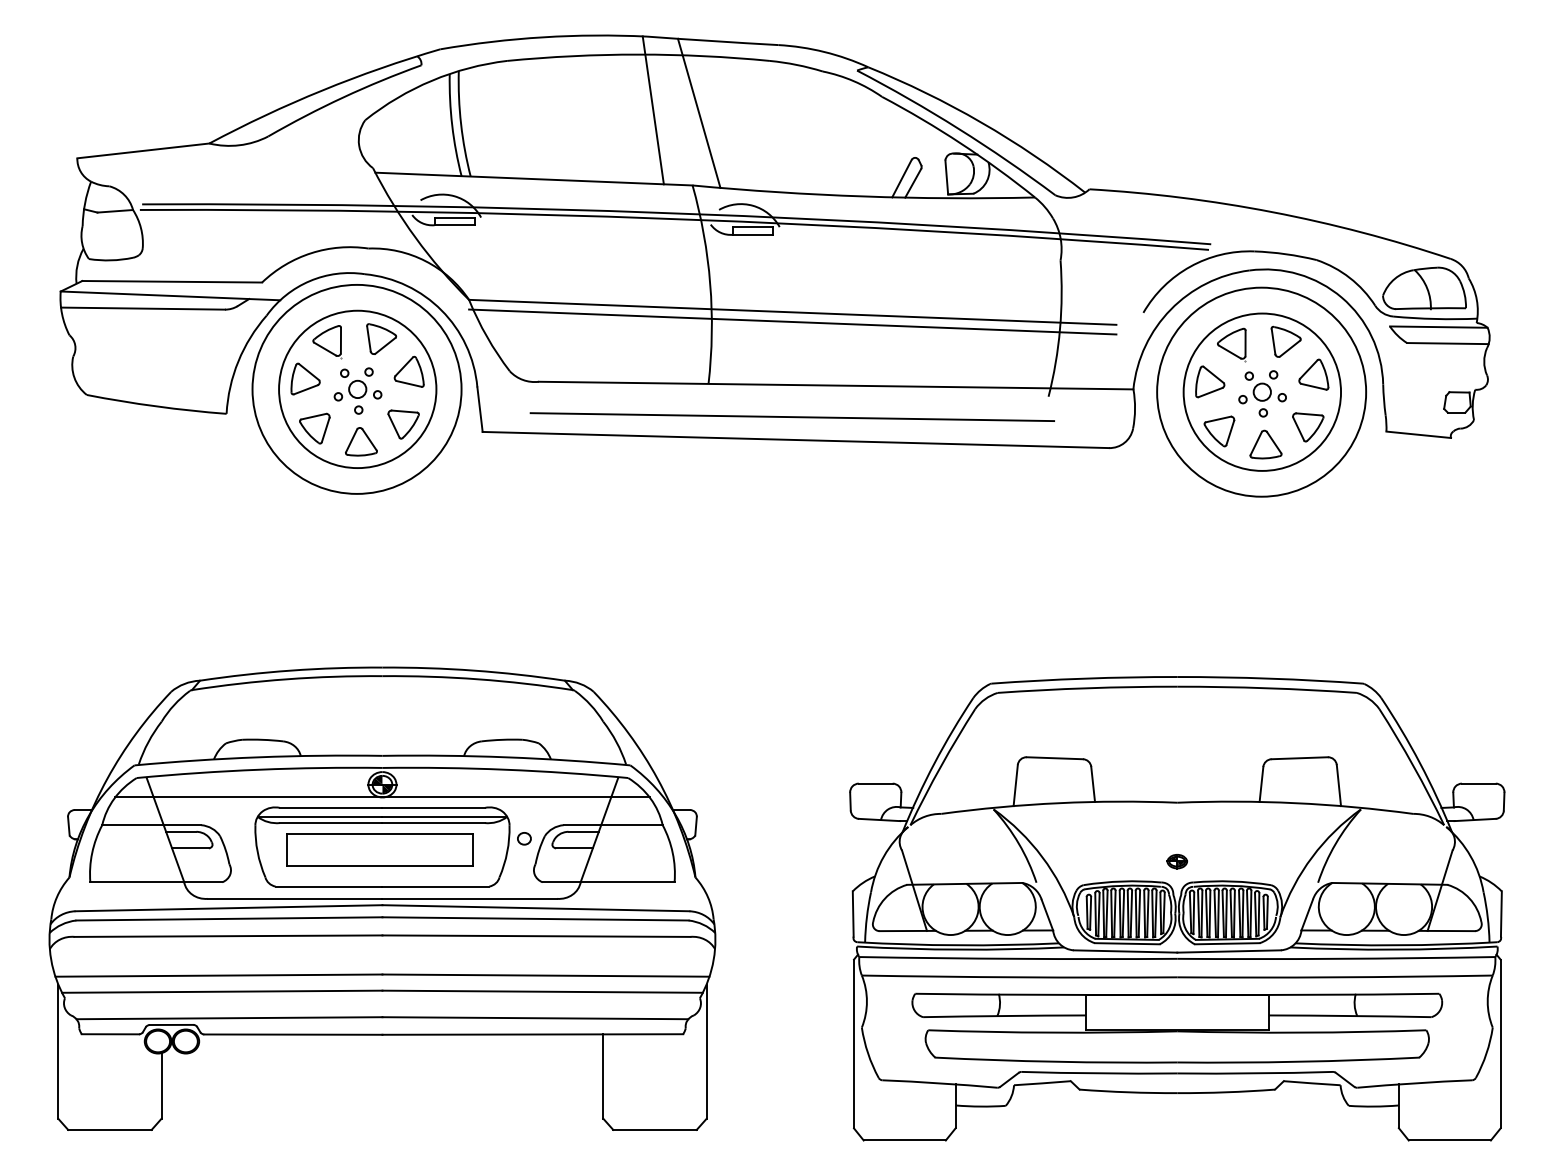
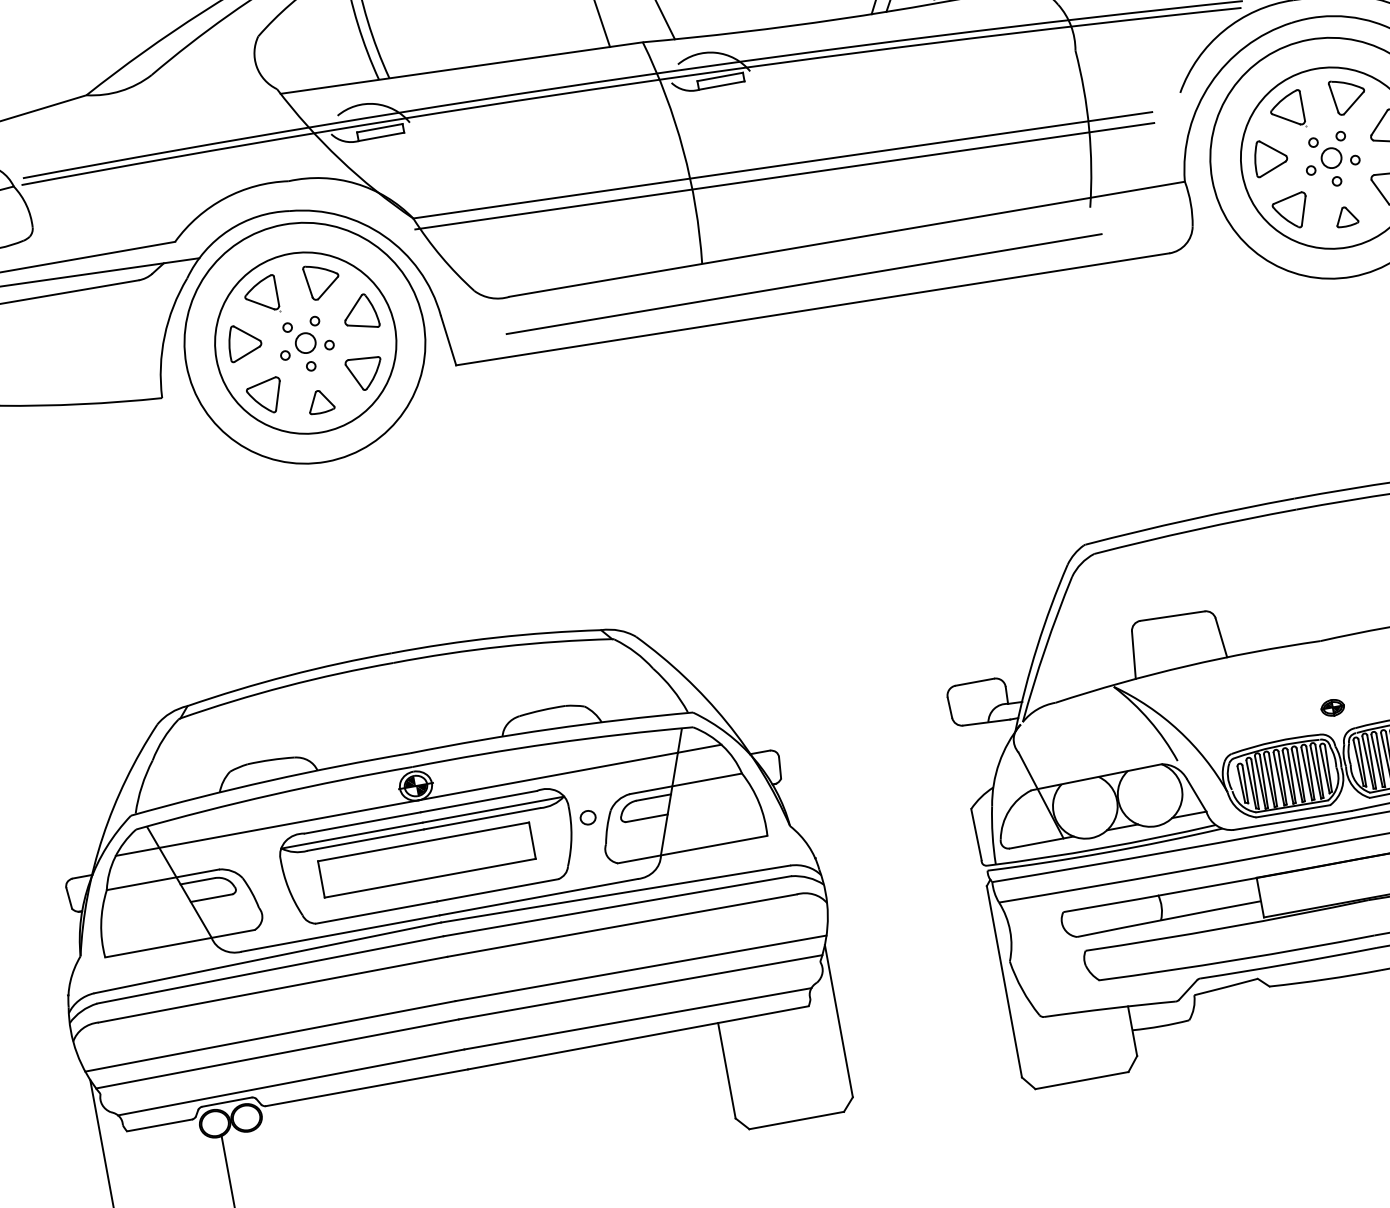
part: (361, 441) -> (320, 401), size x0.7
part: (1265, 444) -> (1346, 216), size x0.6

